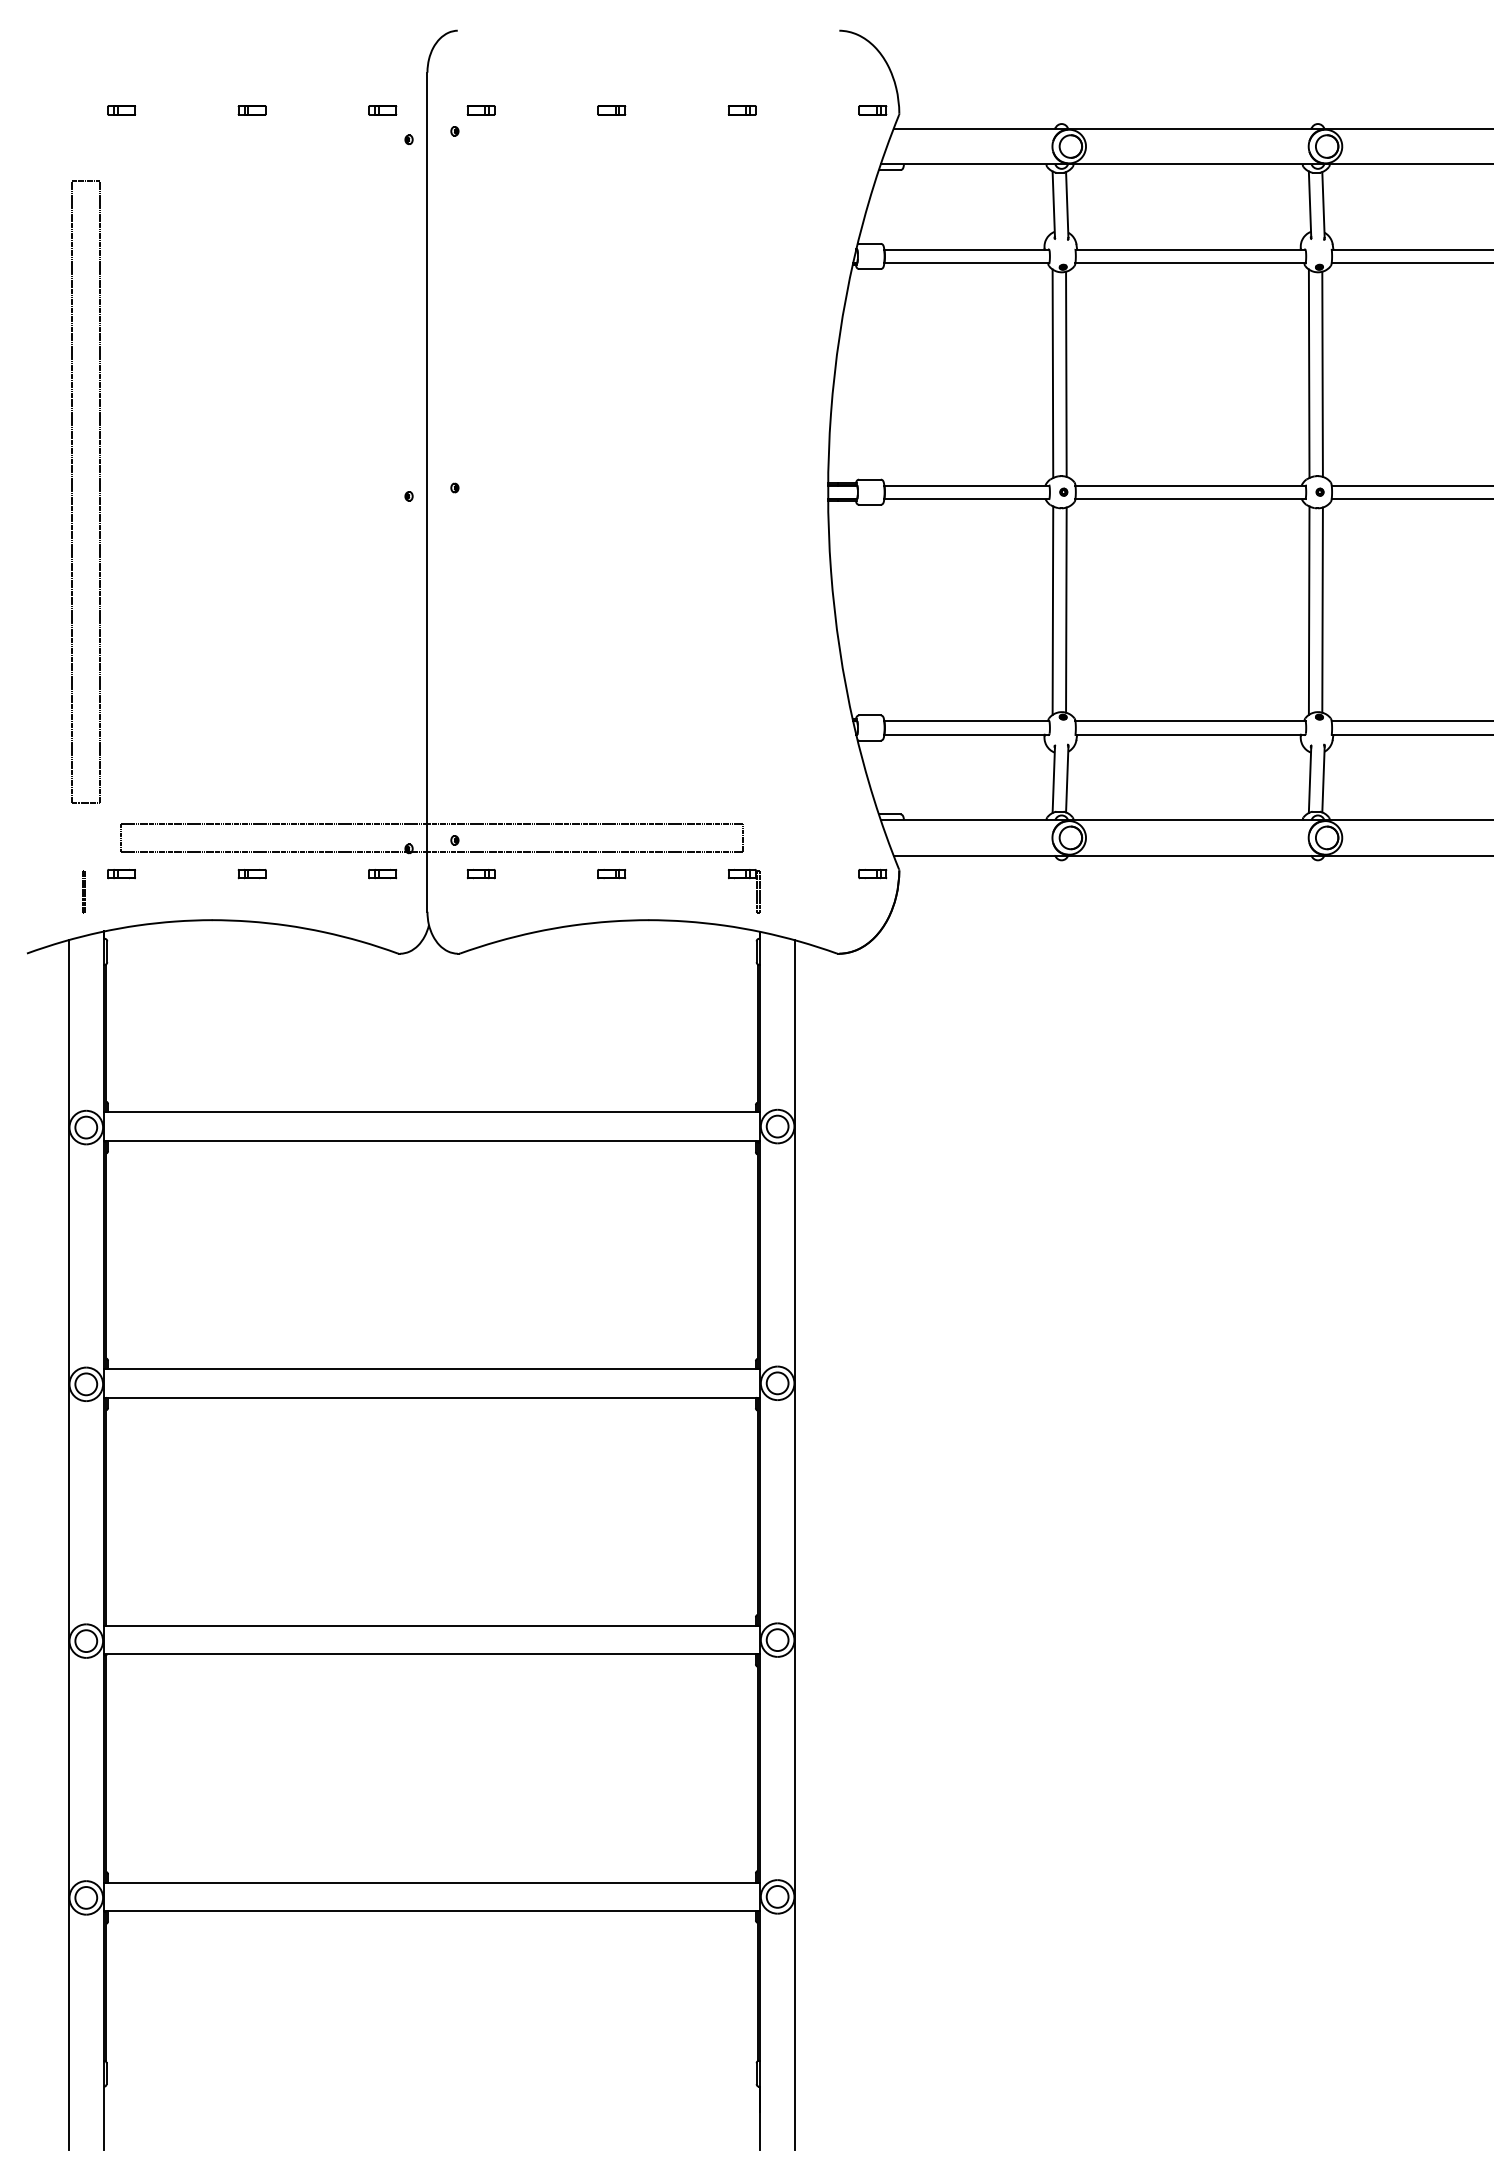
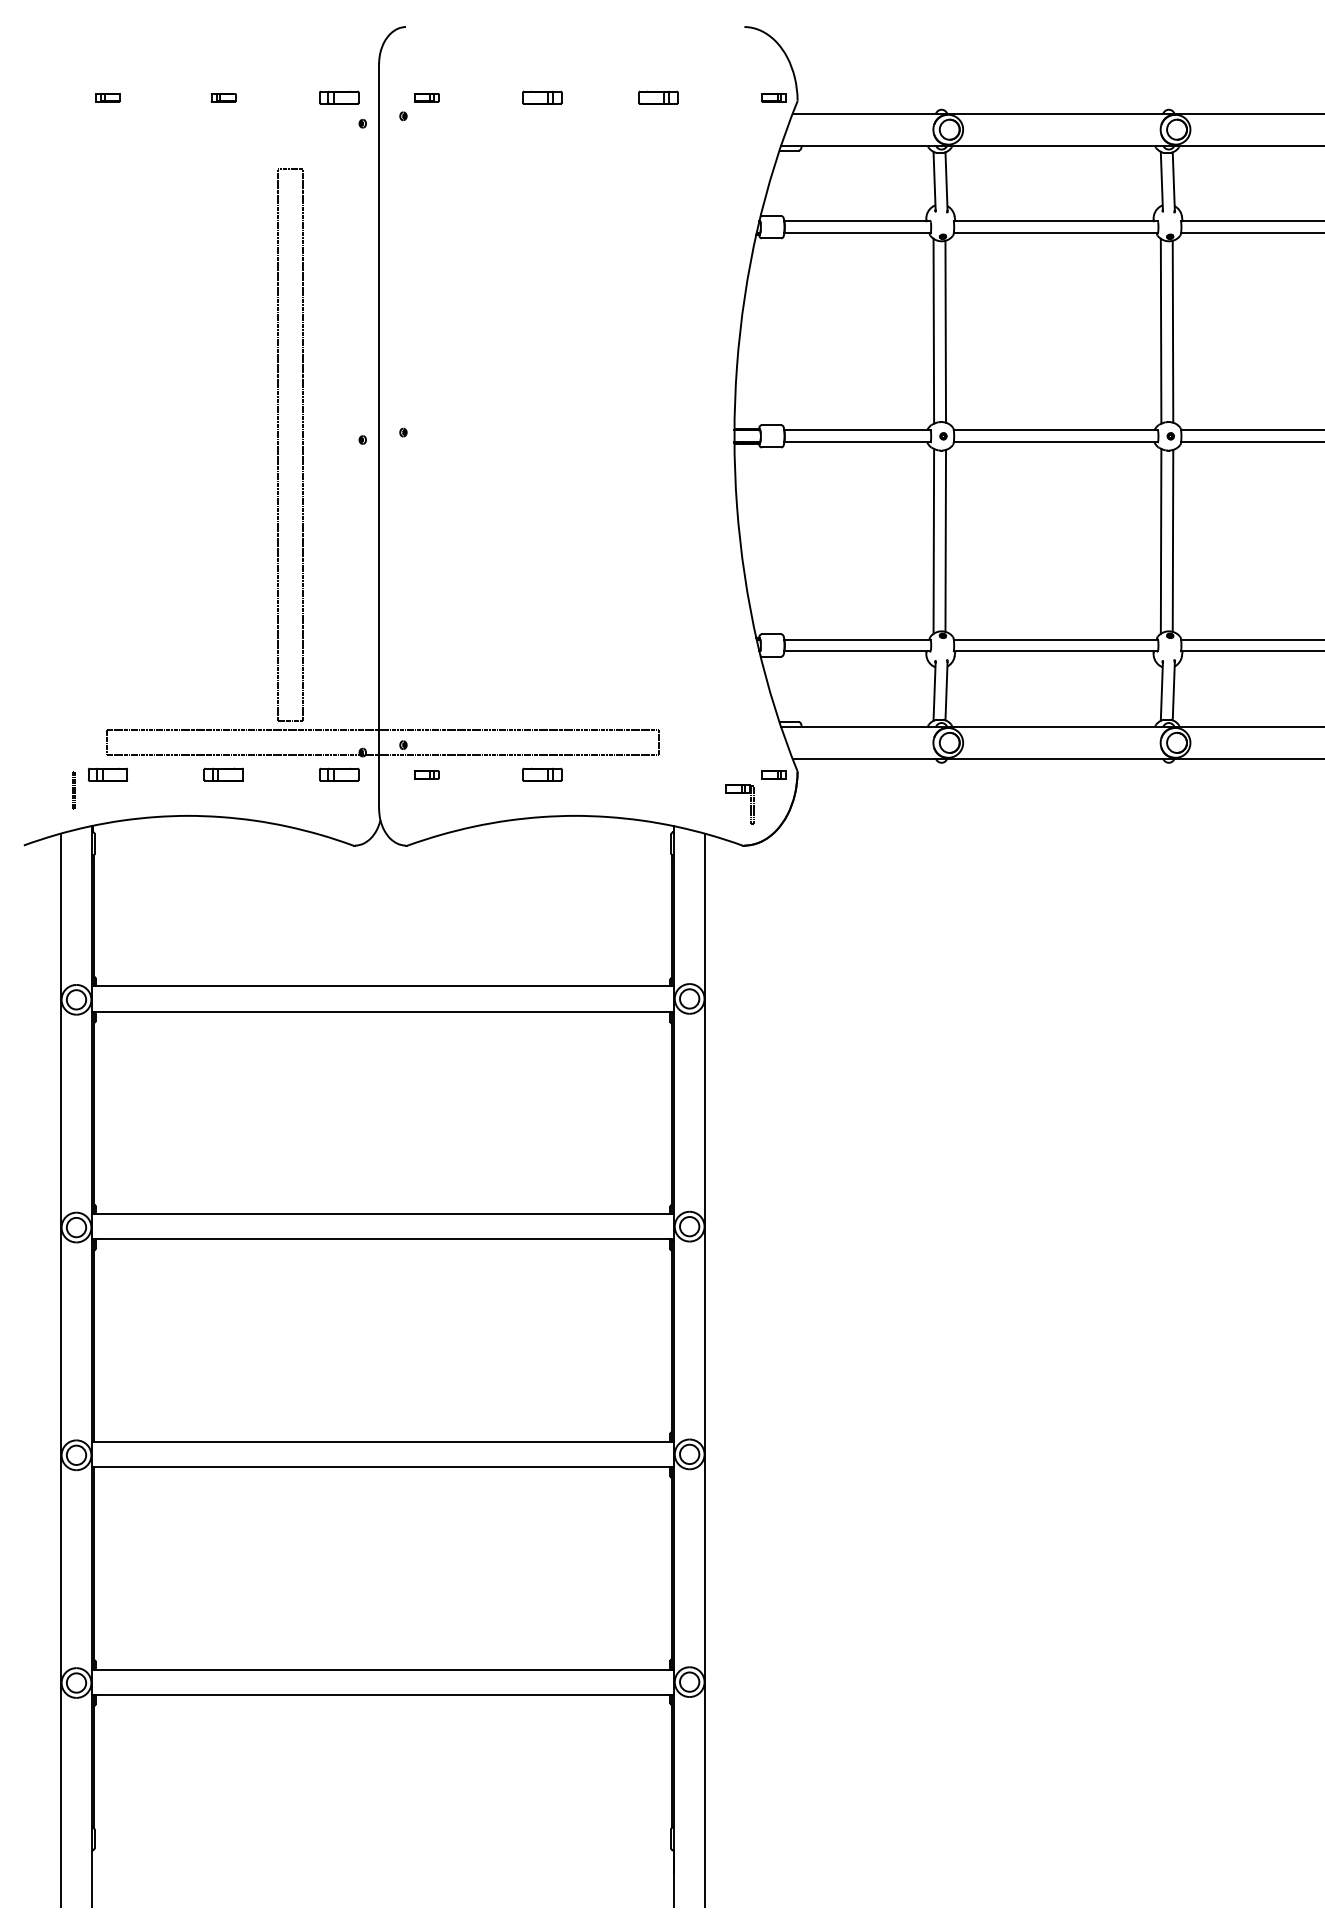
part: (382, 110) -> (339, 97), size x1.6
part: (611, 110) -> (542, 97), size x1.6
part: (741, 110) -> (657, 97), size x1.6
part: (72, 491) -> (278, 444), moved
part: (121, 874) -> (107, 775), size x1.6
part: (251, 874) -> (223, 775), size x1.6
part: (382, 874) -> (339, 775), size x1.6
part: (611, 874) -> (542, 775), size x1.6
part: (756, 891) -> (750, 804), moved

